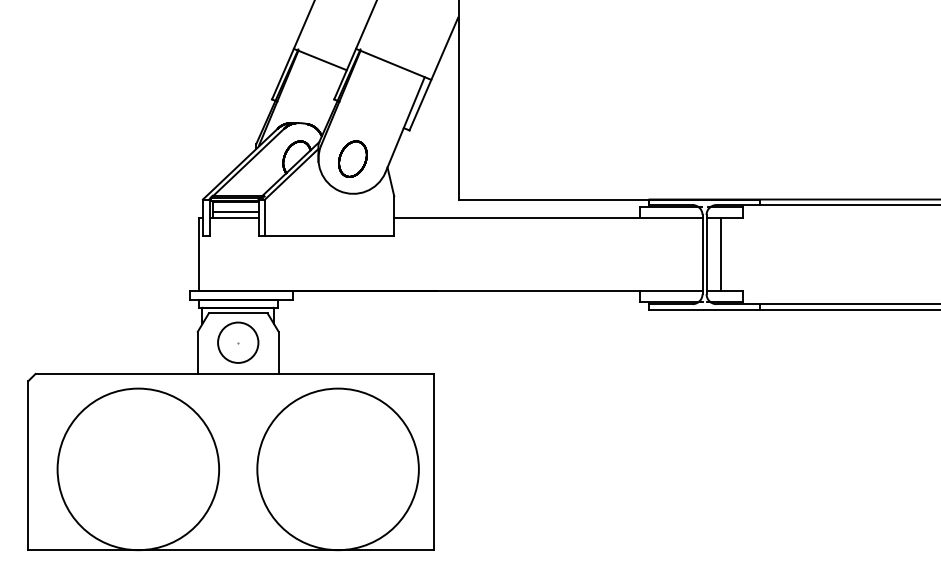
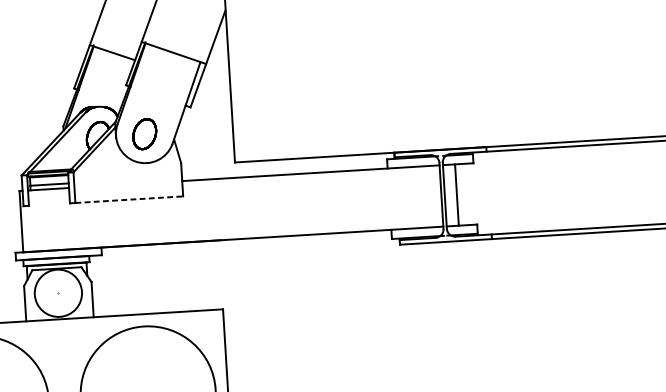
line: (329, 236) -> (129, 199), solid -> dashed
circle: (238, 342) -> (58, 293), size x1.4

